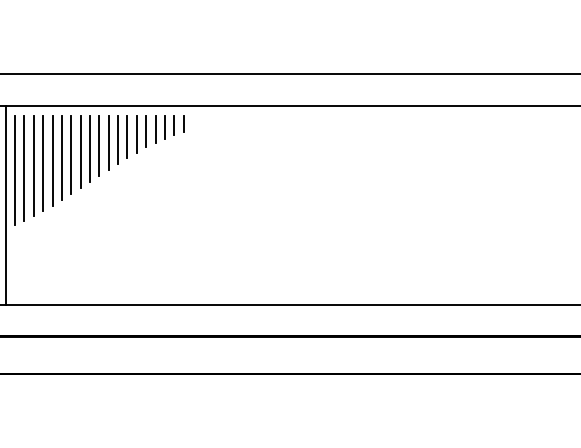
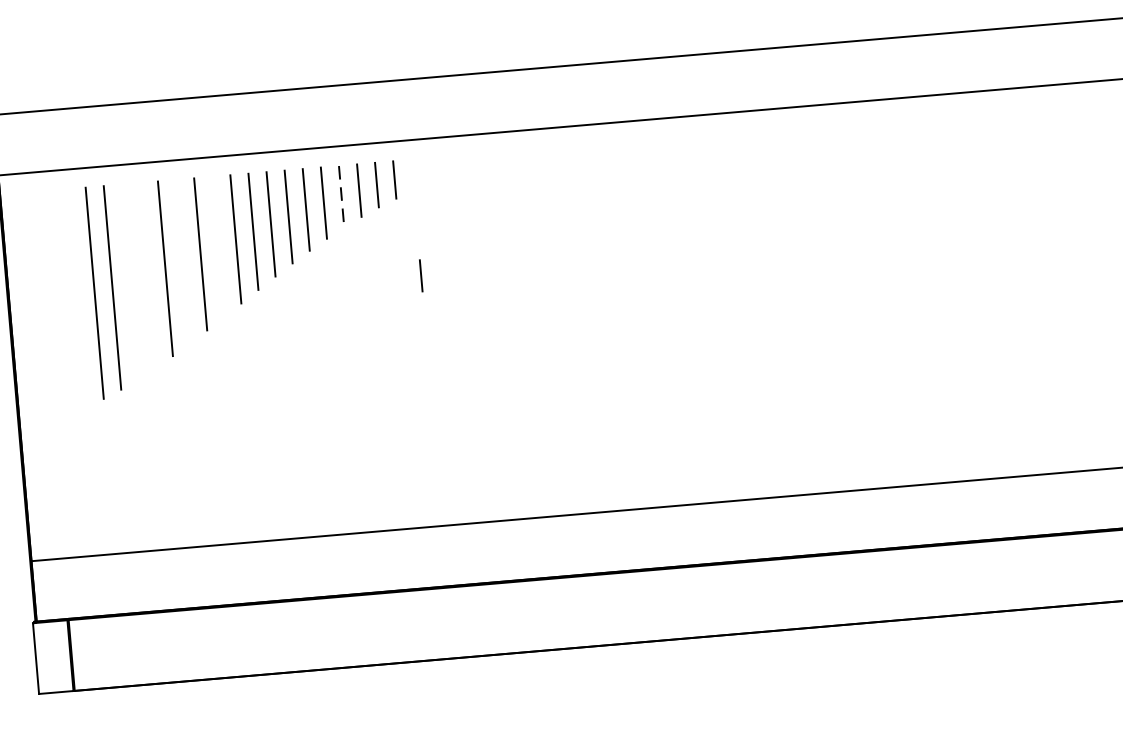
line: (183, 123) -> (420, 275), moved
line: (146, 131) -> (342, 196), solid -> dashed
line: (80, 151) -> (217, 246), removed
line: (61, 157) -> (182, 260), removed
line: (43, 163) -> (148, 275), removed
line: (33, 165) -> (129, 280), removed
line: (6, 205) -> (83, 362), removed

